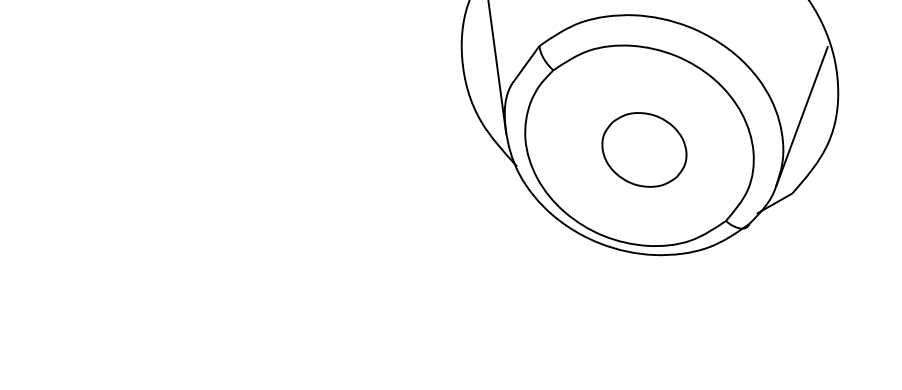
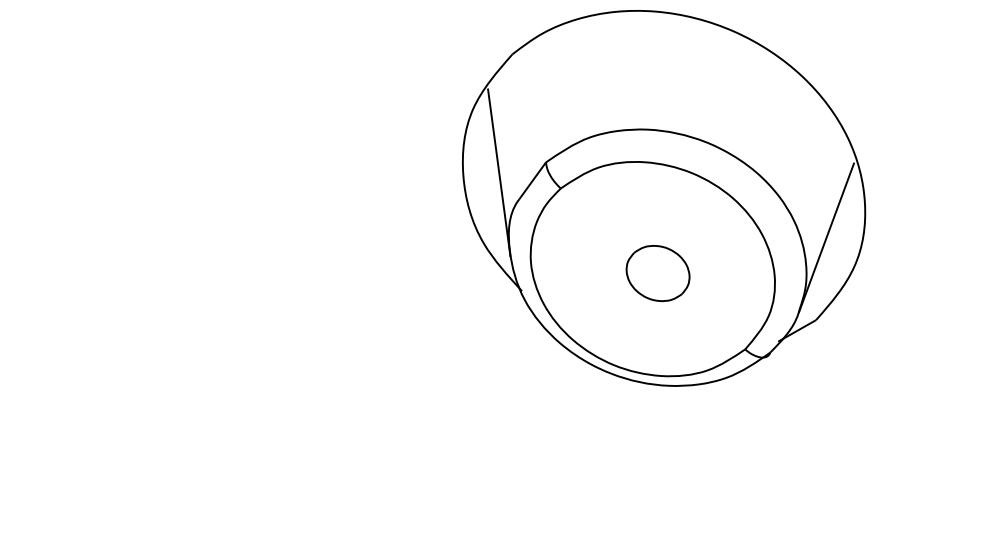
part: (643, 149) -> (657, 273), size x0.7

